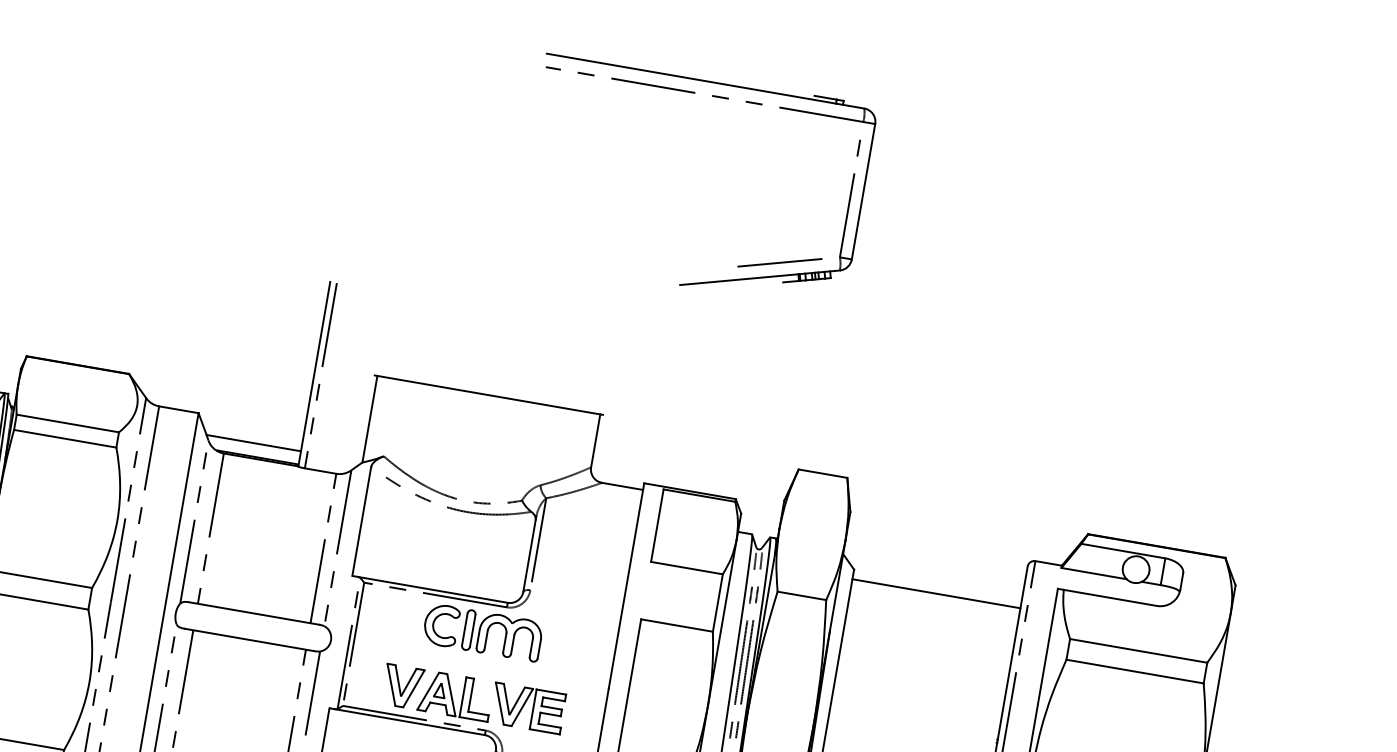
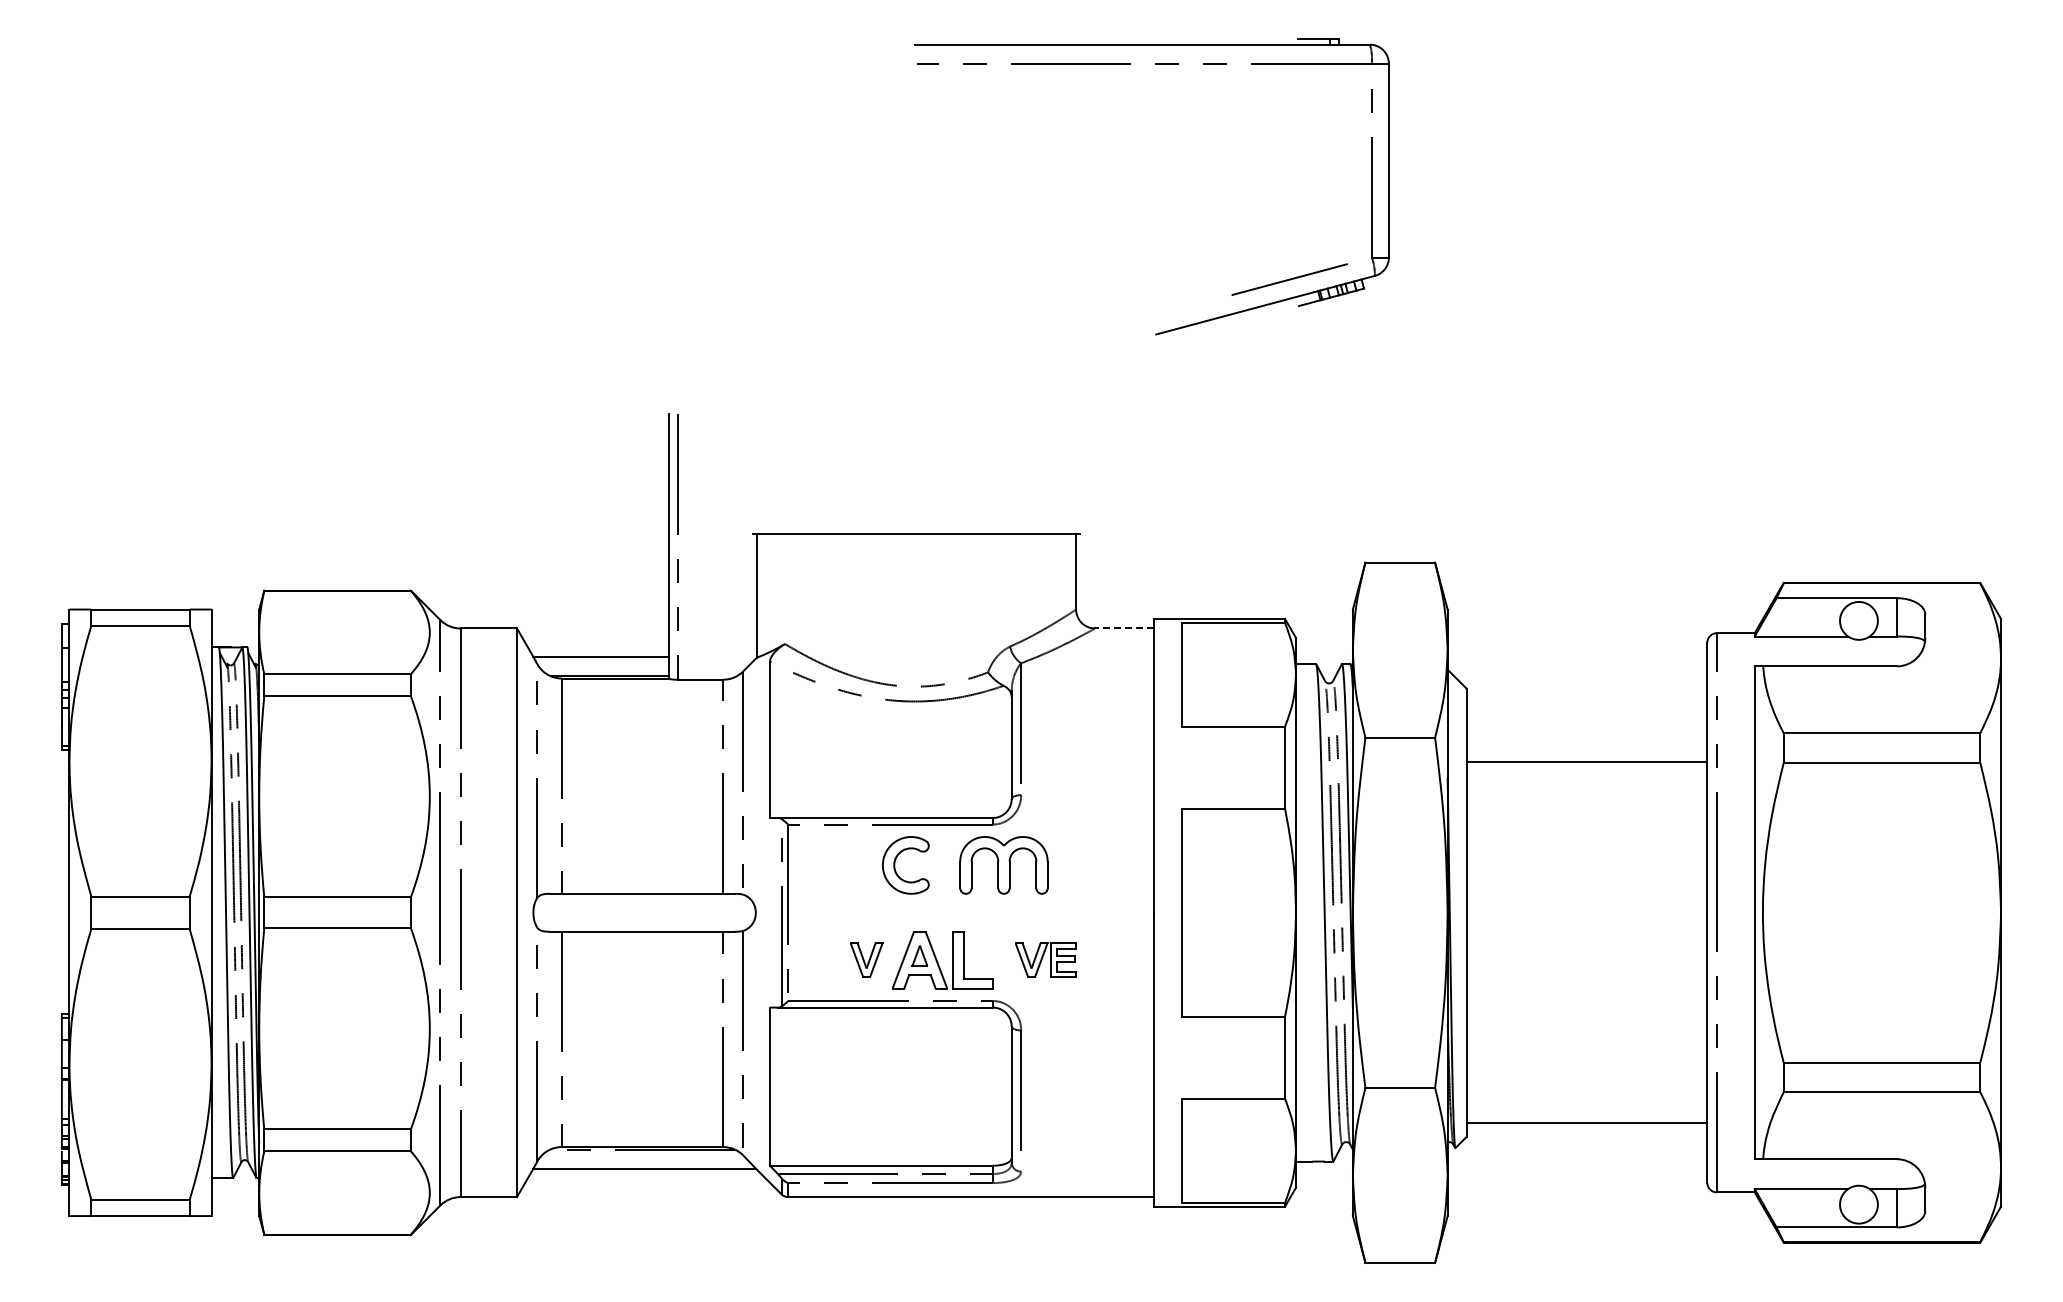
line: (622, 486) -> (1124, 628), solid -> dashed
line: (936, 593) -> (1586, 762), moved
part: (468, 630) -> (944, 865), removed
part: (402, 687) -> (866, 960), size x0.6
part: (527, 708) -> (1045, 960), size x0.6

